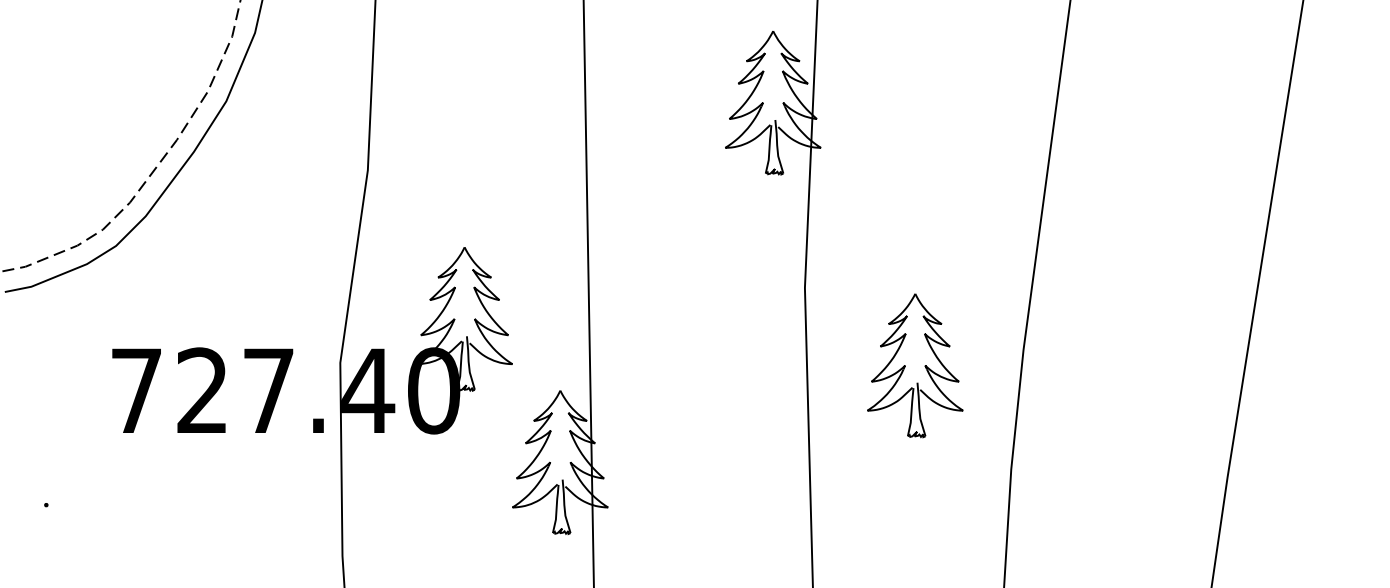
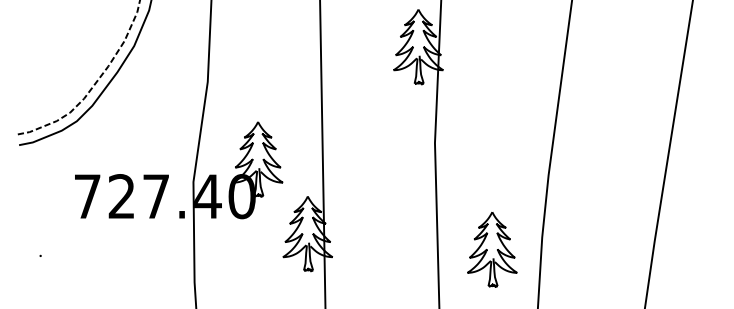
part: (915, 365) -> (492, 249), moved

